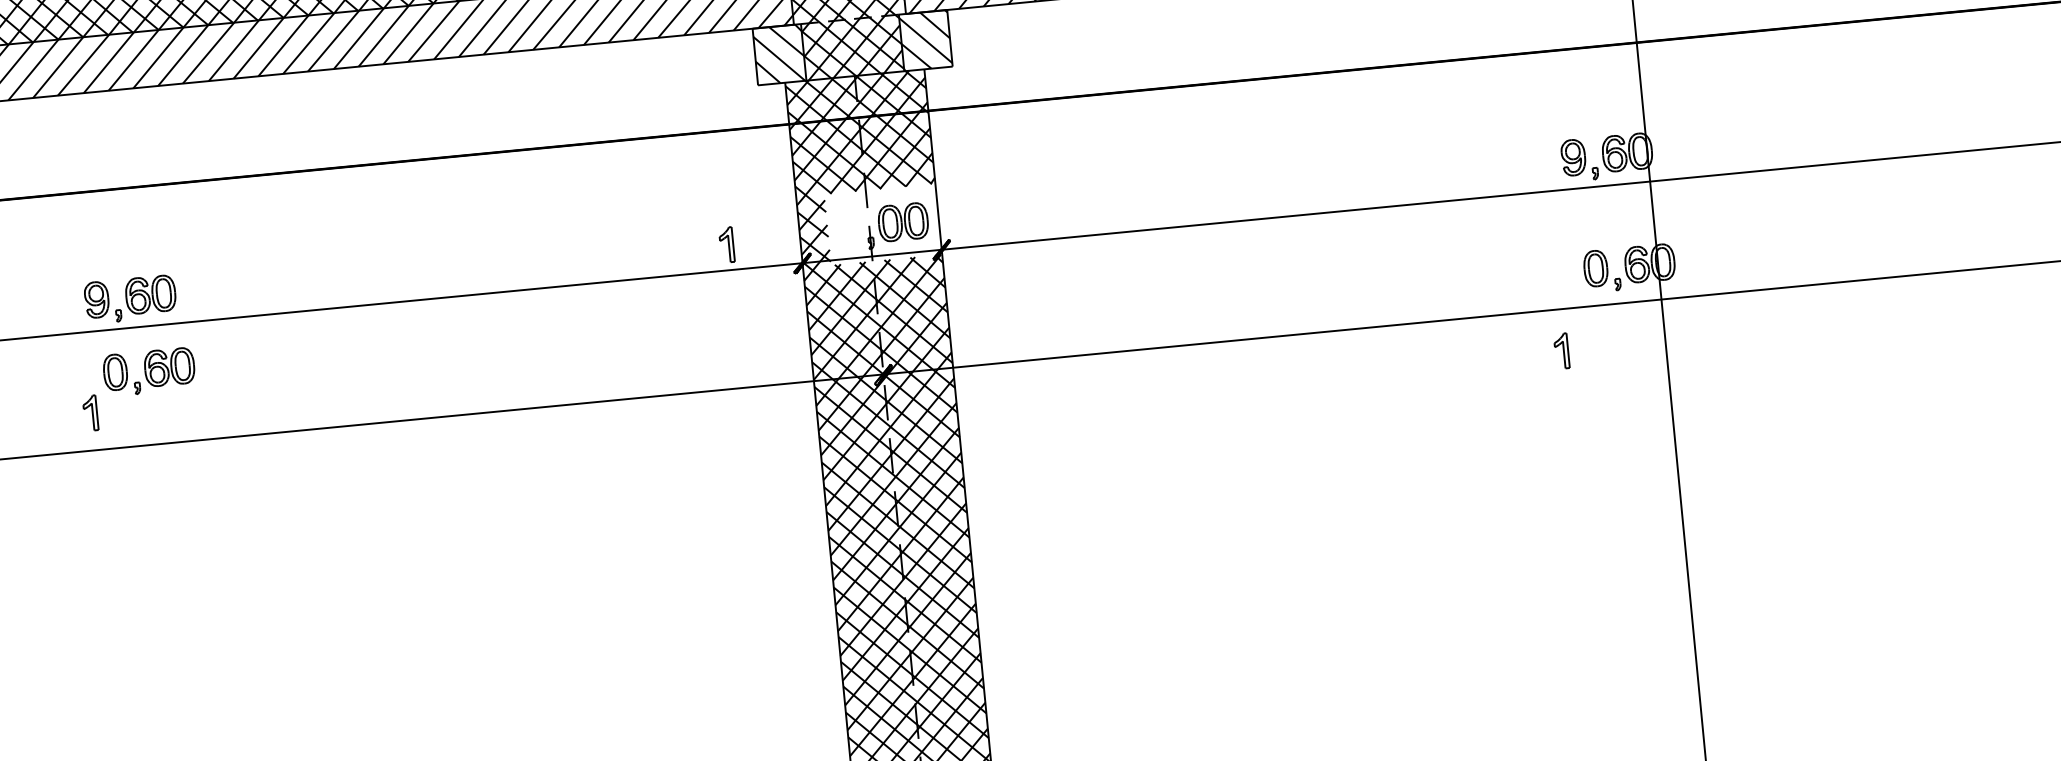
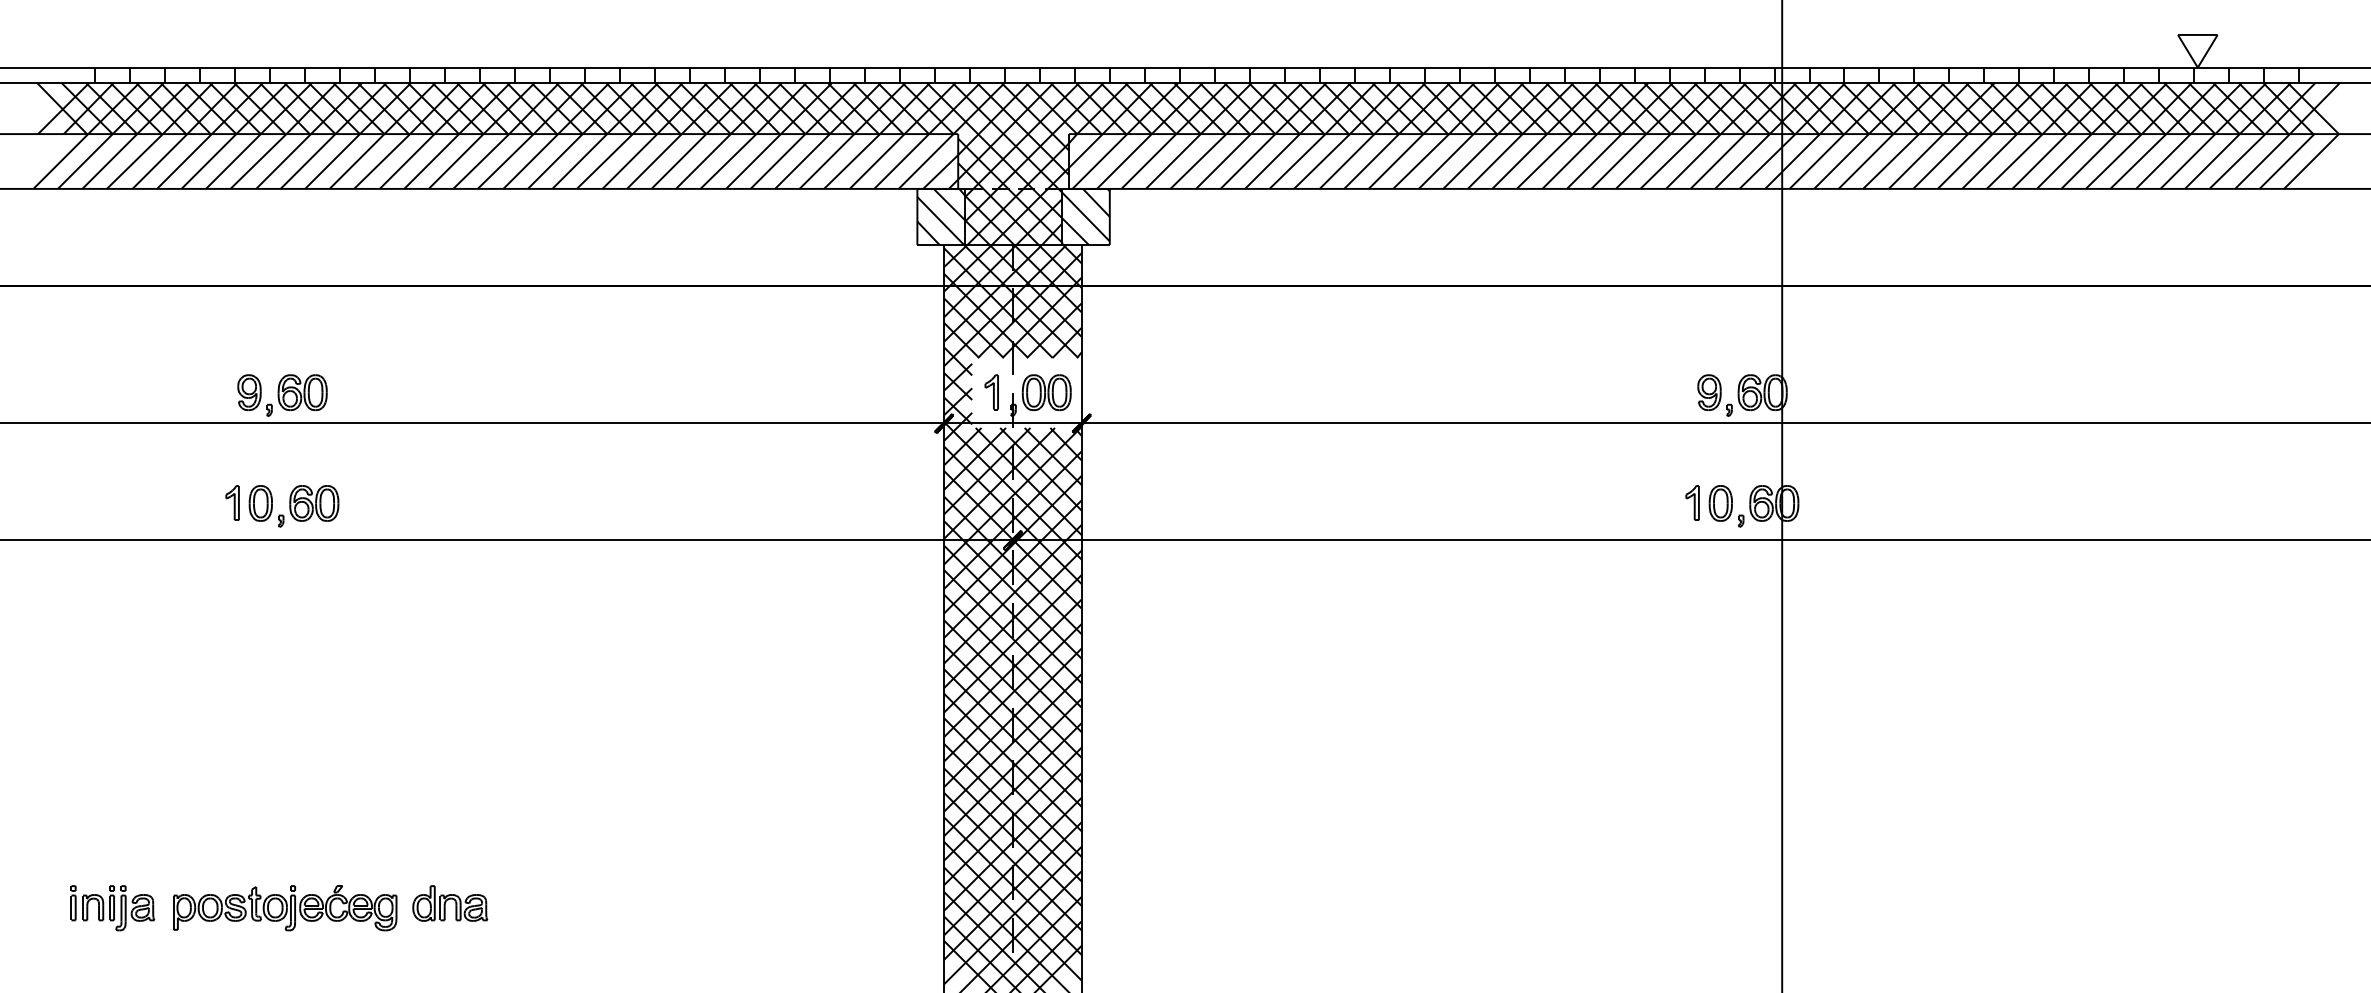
part: (726, 245) -> (991, 392), moved
part: (1561, 350) -> (1692, 502), moved
part: (148, 372) -> (293, 506), moved

